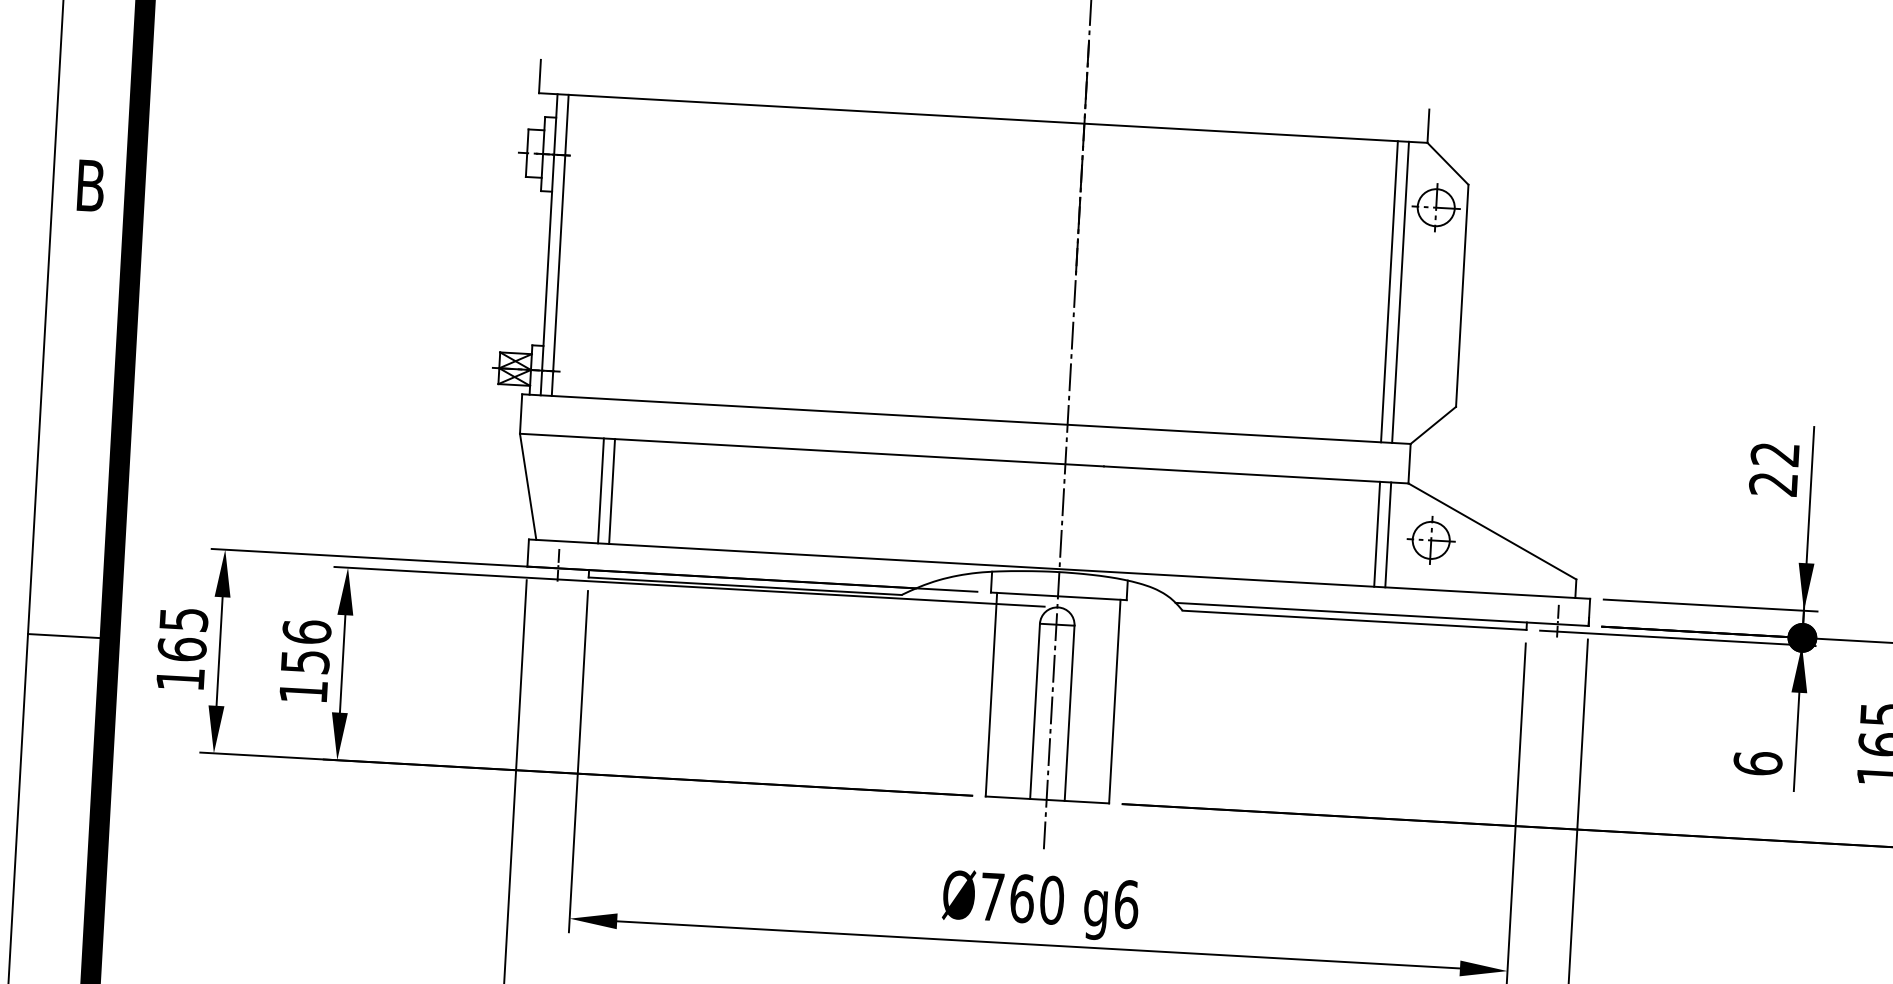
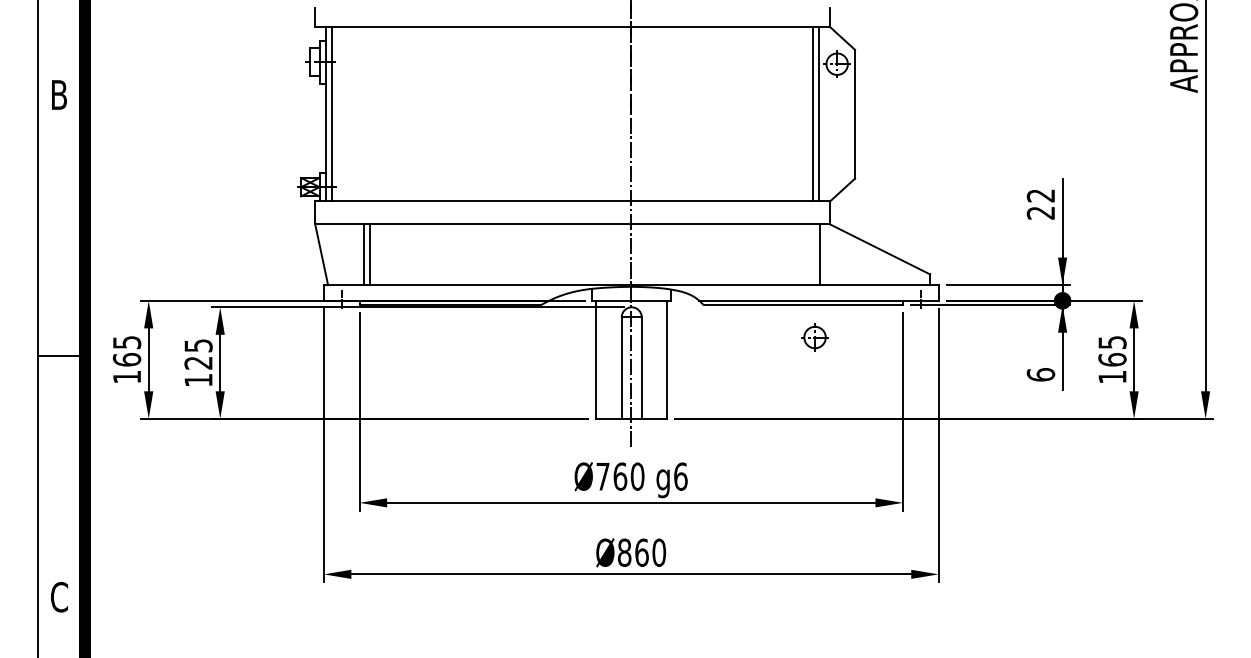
line: (1376, 533) -> (813, 254), removed
part: (1430, 540) -> (814, 337), moved
text: (306, 645) -> (198, 353), 156 -> 125

